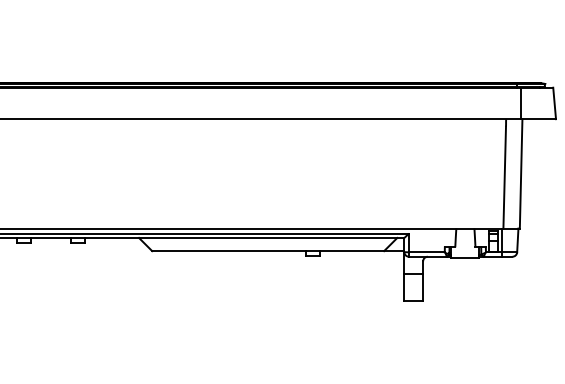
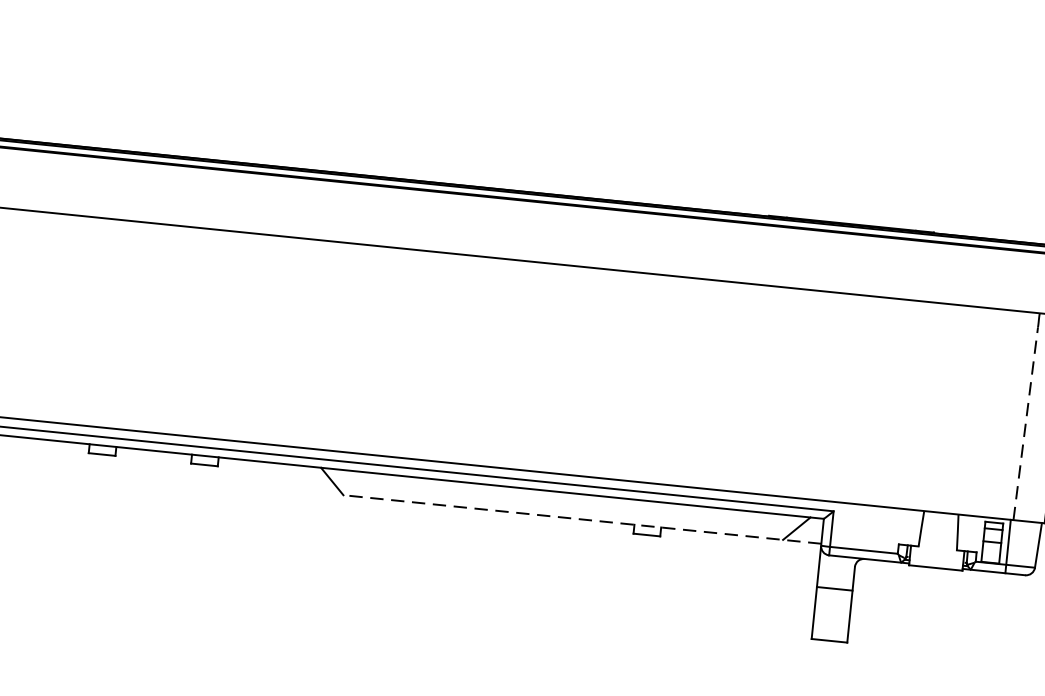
line: (504, 177) -> (1025, 423), solid -> dashed
line: (277, 251) -> (580, 520), solid -> dashed

